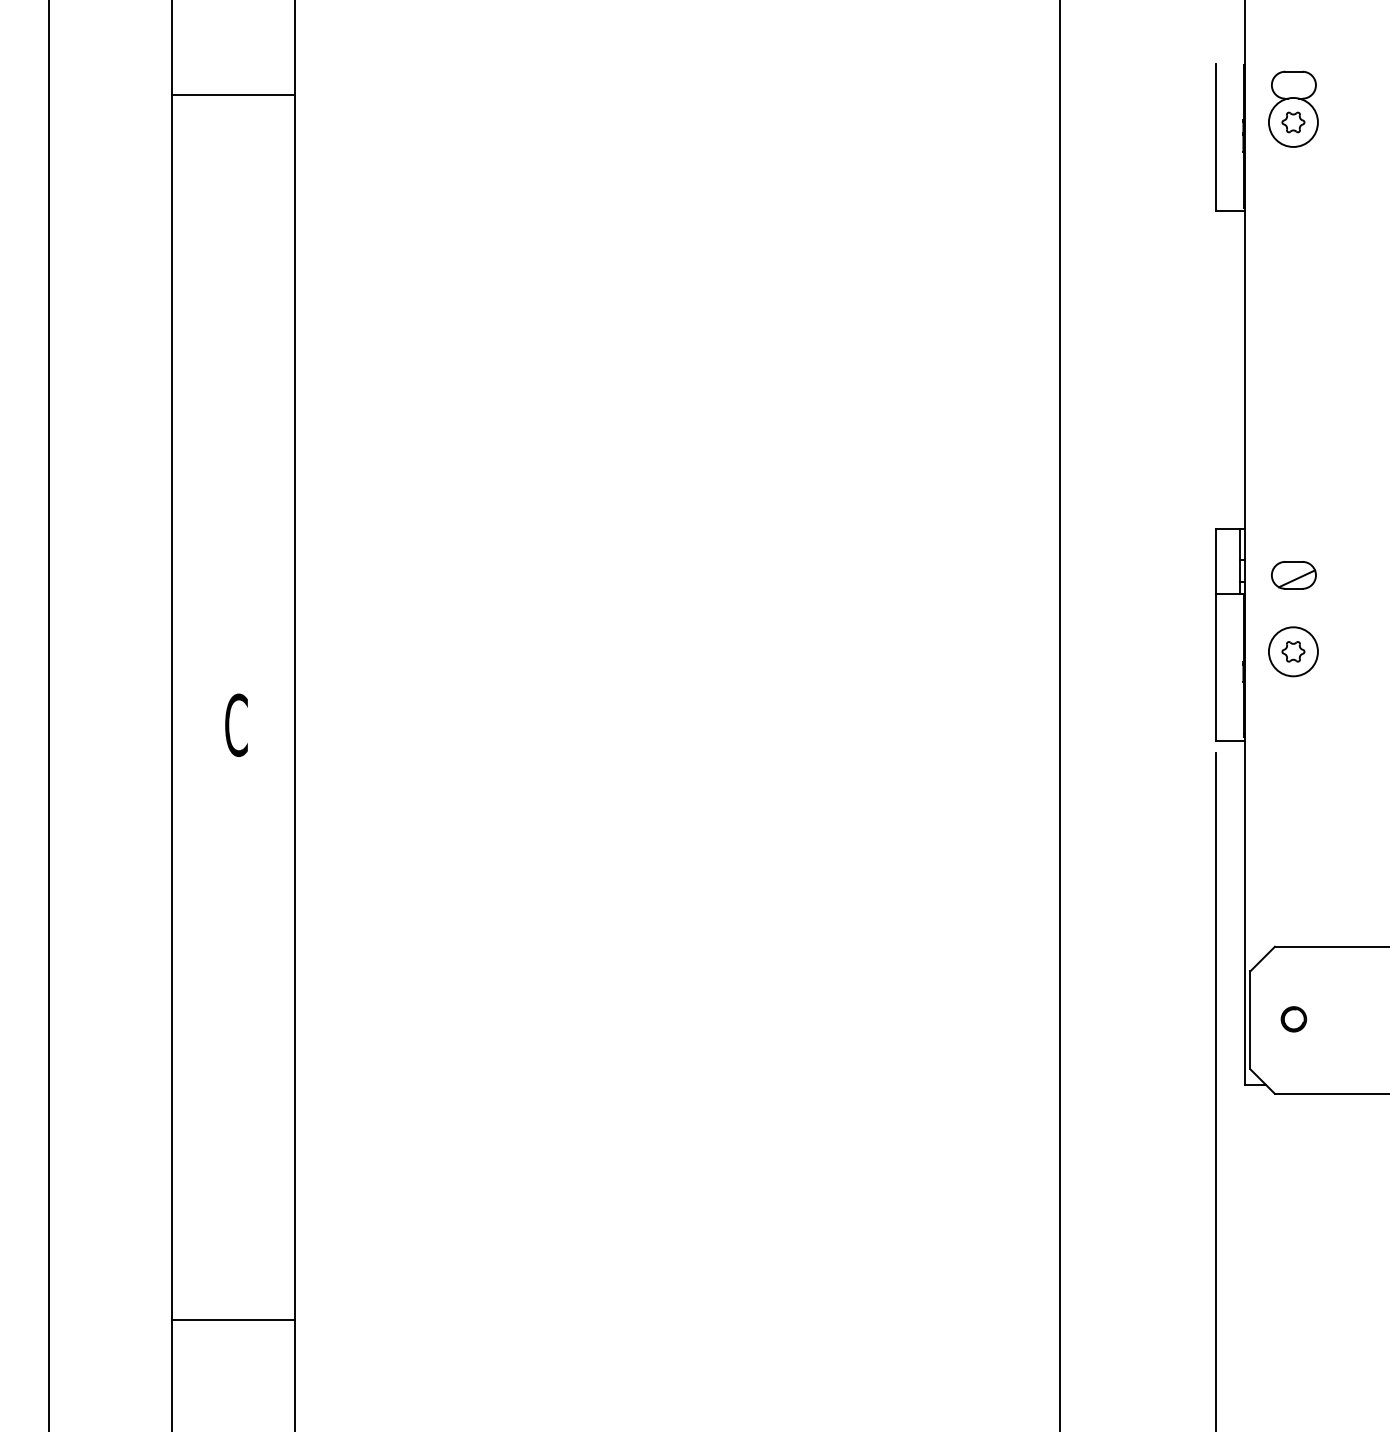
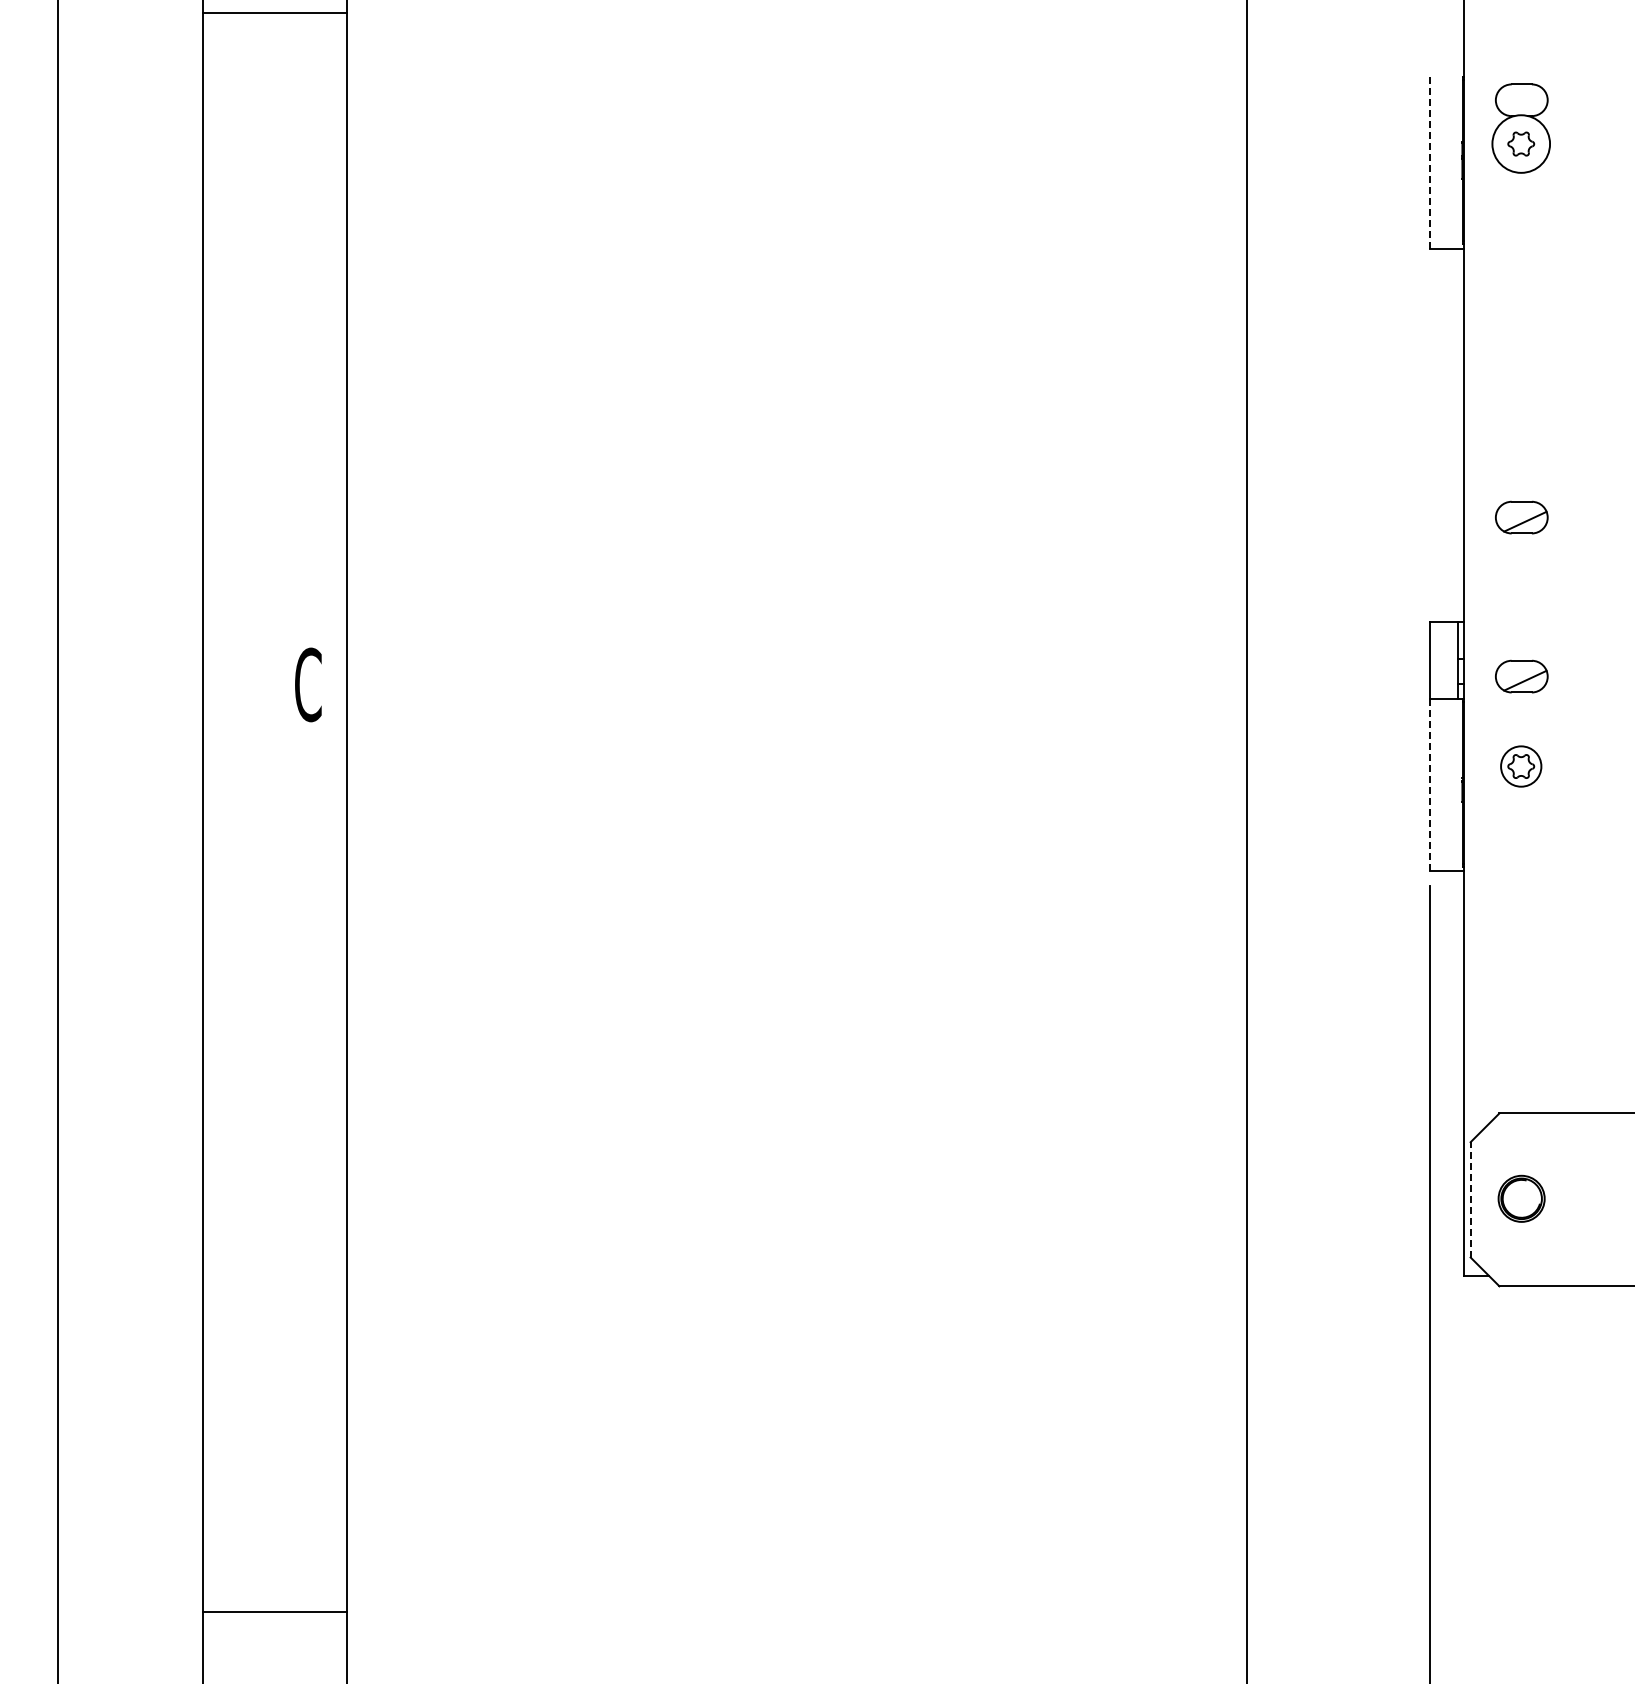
line: (233, 94) -> (274, 13), moved
line: (1215, 137) -> (1429, 161), solid -> dashed
part: (1293, 440) -> (1521, 517), added
circle: (1293, 651) -> (1521, 766), size x0.7
line: (1215, 667) -> (1429, 784), solid -> dashed
text: (236, 724) -> (308, 684), moved
part: (1293, 1019) -> (1521, 1198), size x1.6
line: (1250, 1020) -> (1470, 1199), solid -> dashed
line: (233, 1320) -> (274, 1612), moved

